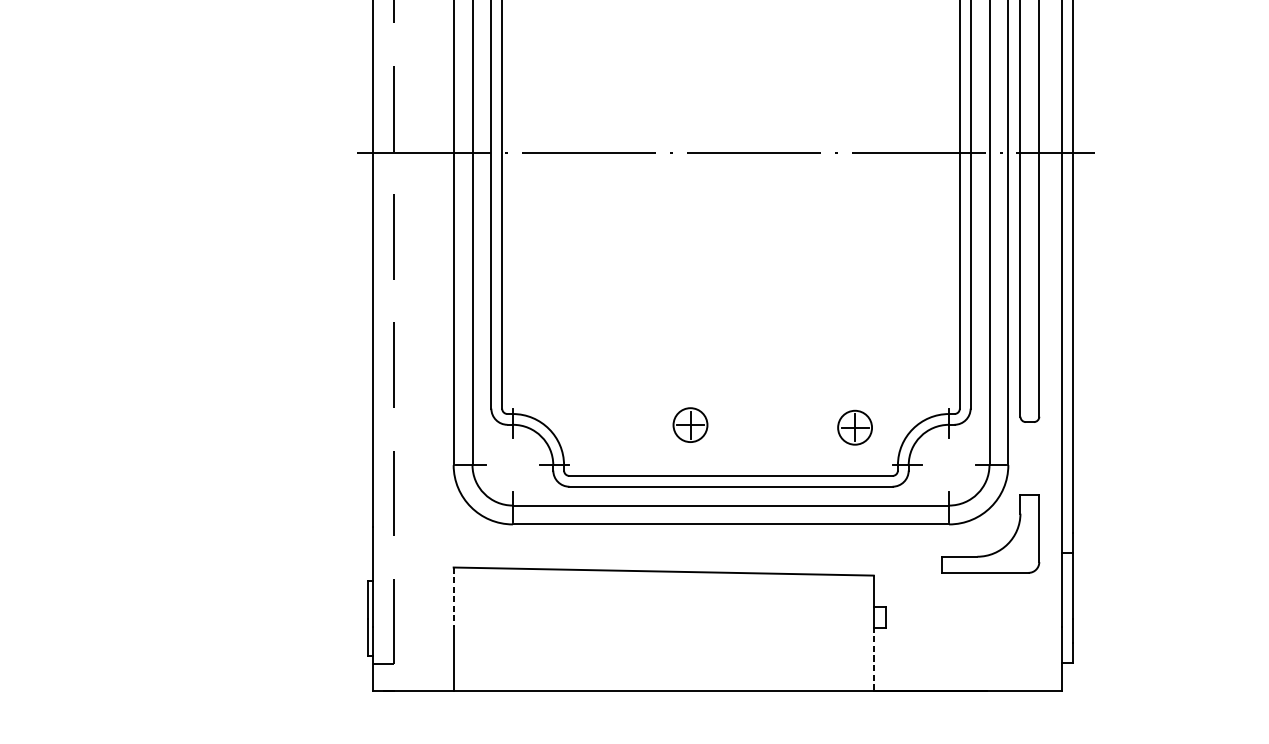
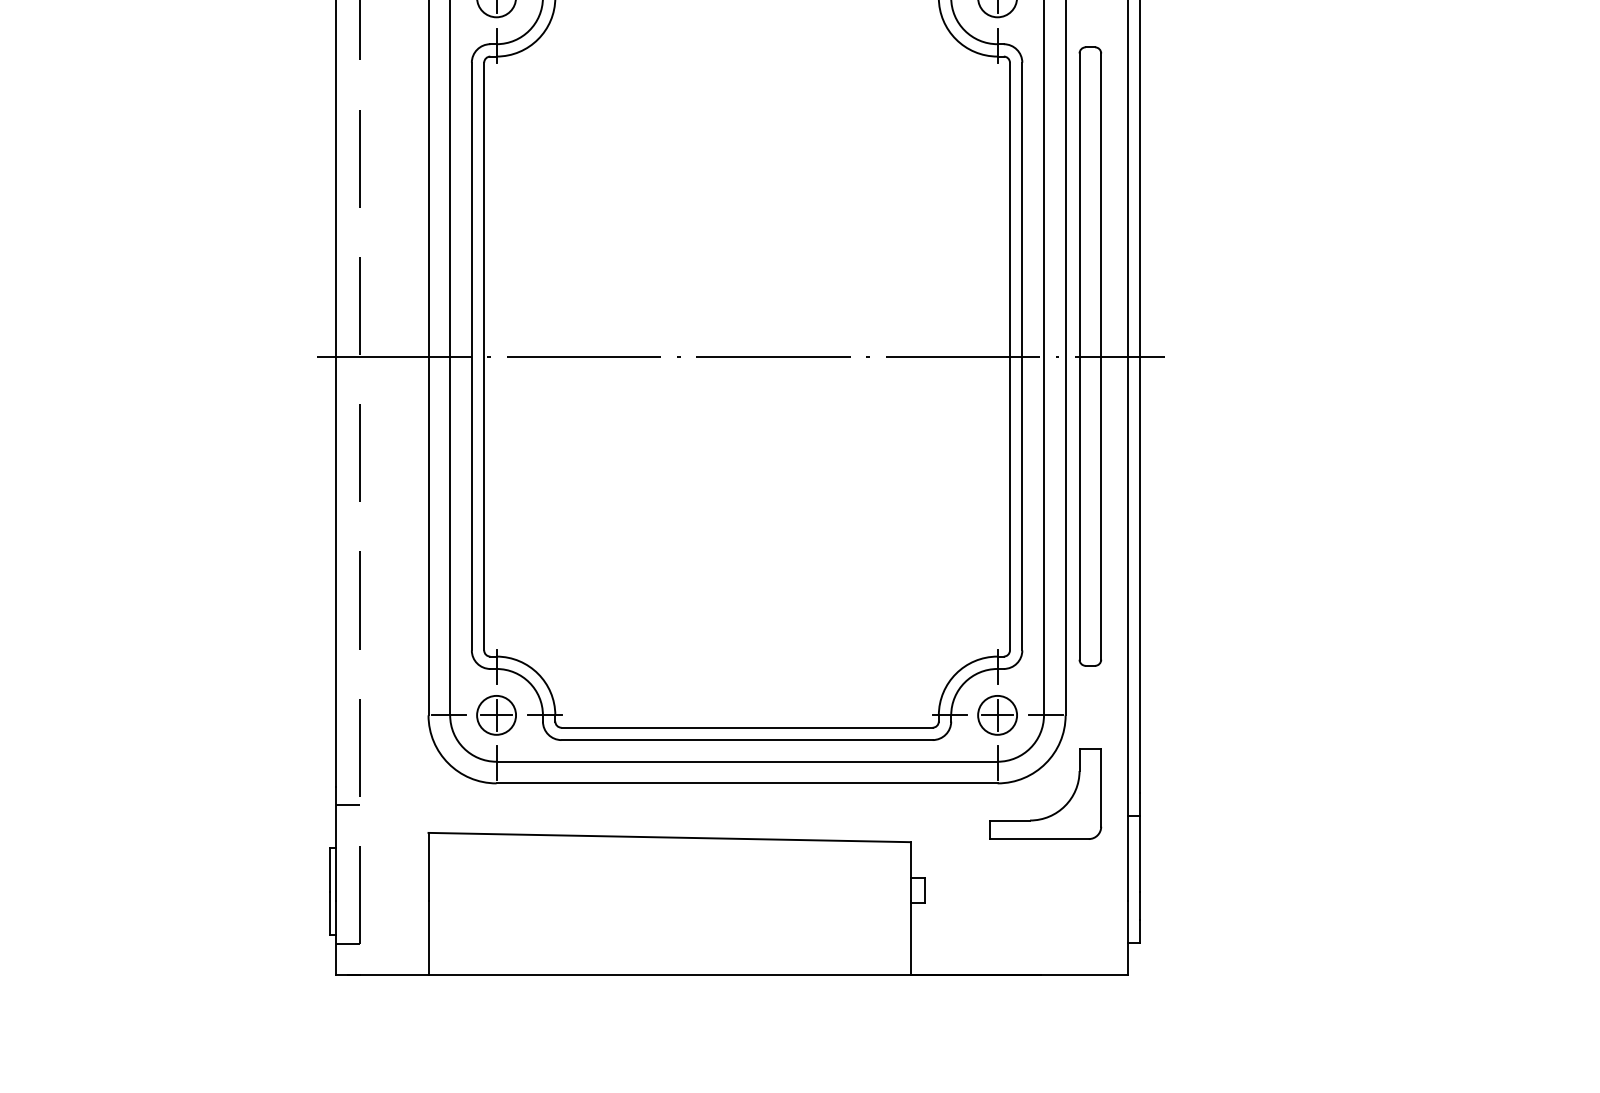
part: (690, 425) -> (496, 715), moved
part: (854, 427) -> (997, 715), moved
line: (383, 543) -> (347, 805), added
line: (453, 597) -> (428, 867), dashed -> solid
line: (874, 659) -> (911, 938), dashed -> solid

